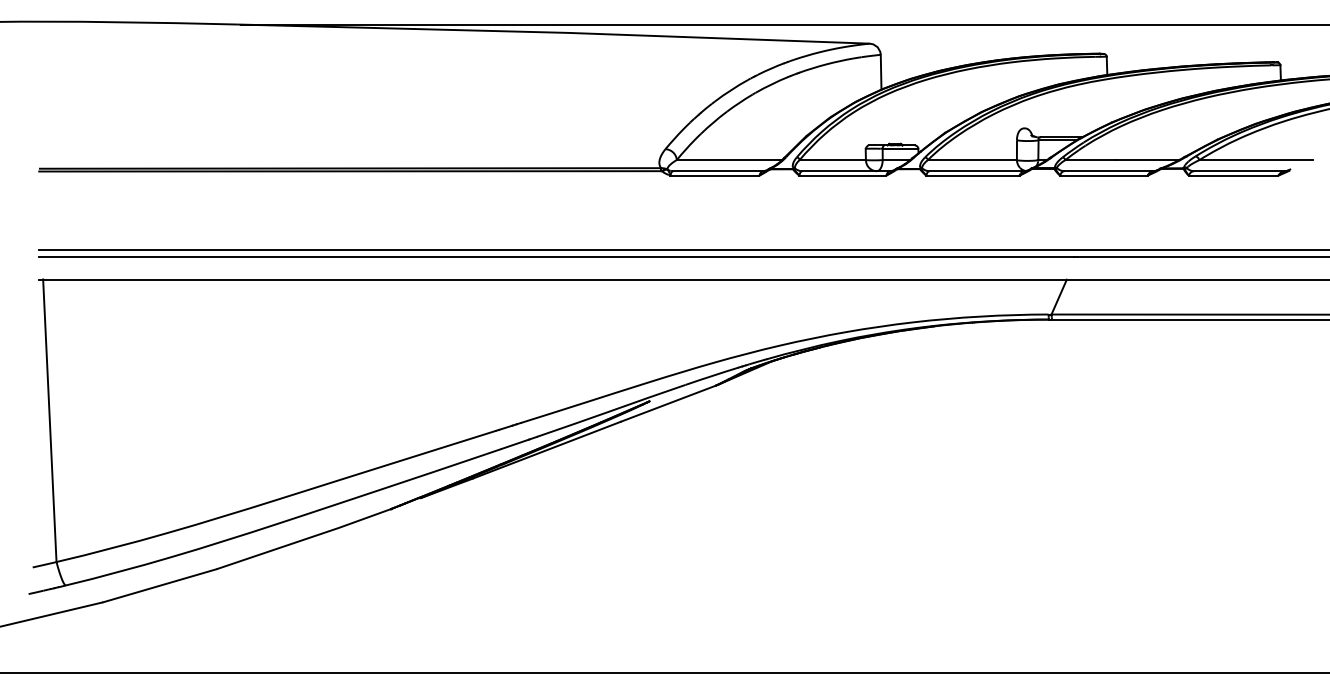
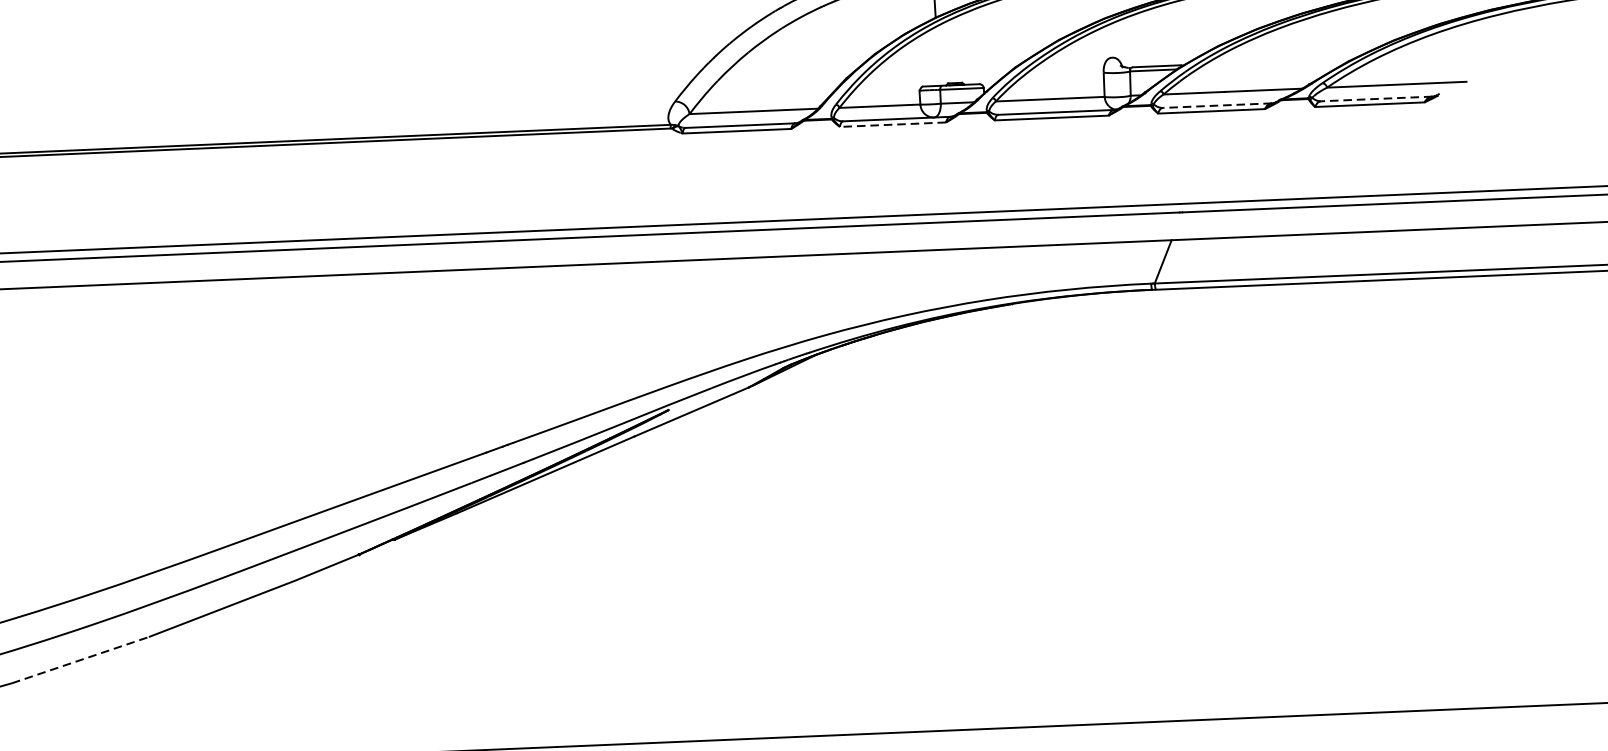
line: (1108, 171) -> (1216, 106), solid -> dashed
line: (1239, 171) -> (1376, 99), solid -> dashed
line: (842, 175) -> (892, 124), solid -> dashed
line: (160, 585) -> (81, 659), solid -> dashed

